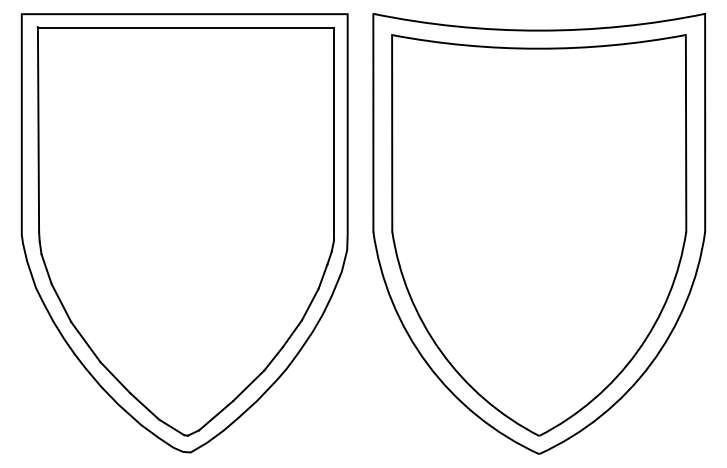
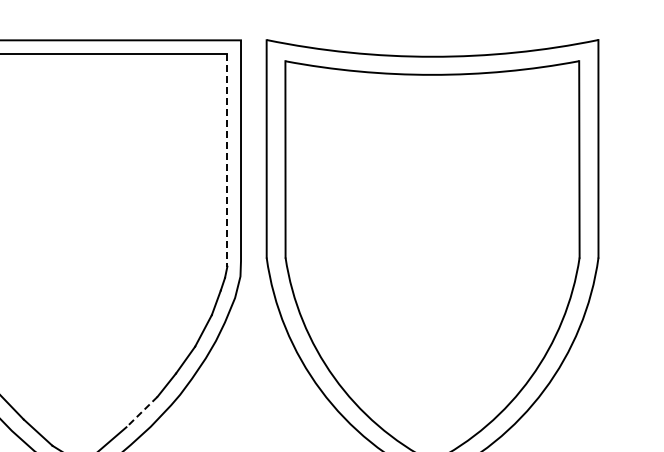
line: (334, 134) -> (227, 160), solid -> dashed
line: (248, 385) -> (141, 411), solid -> dashed

